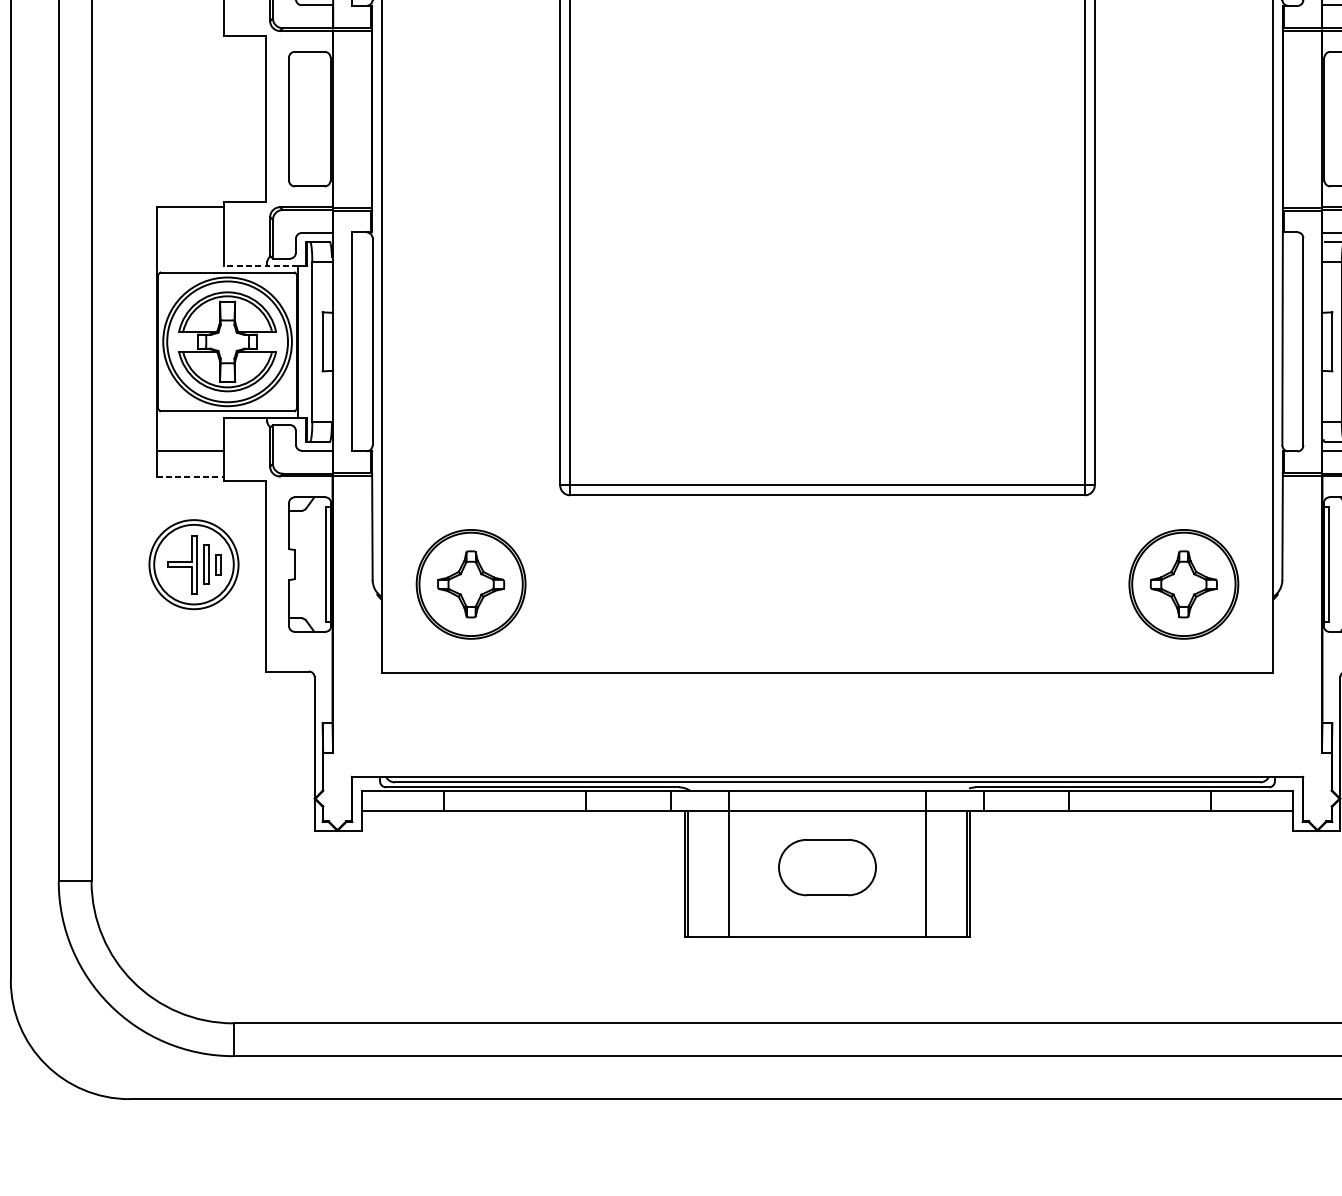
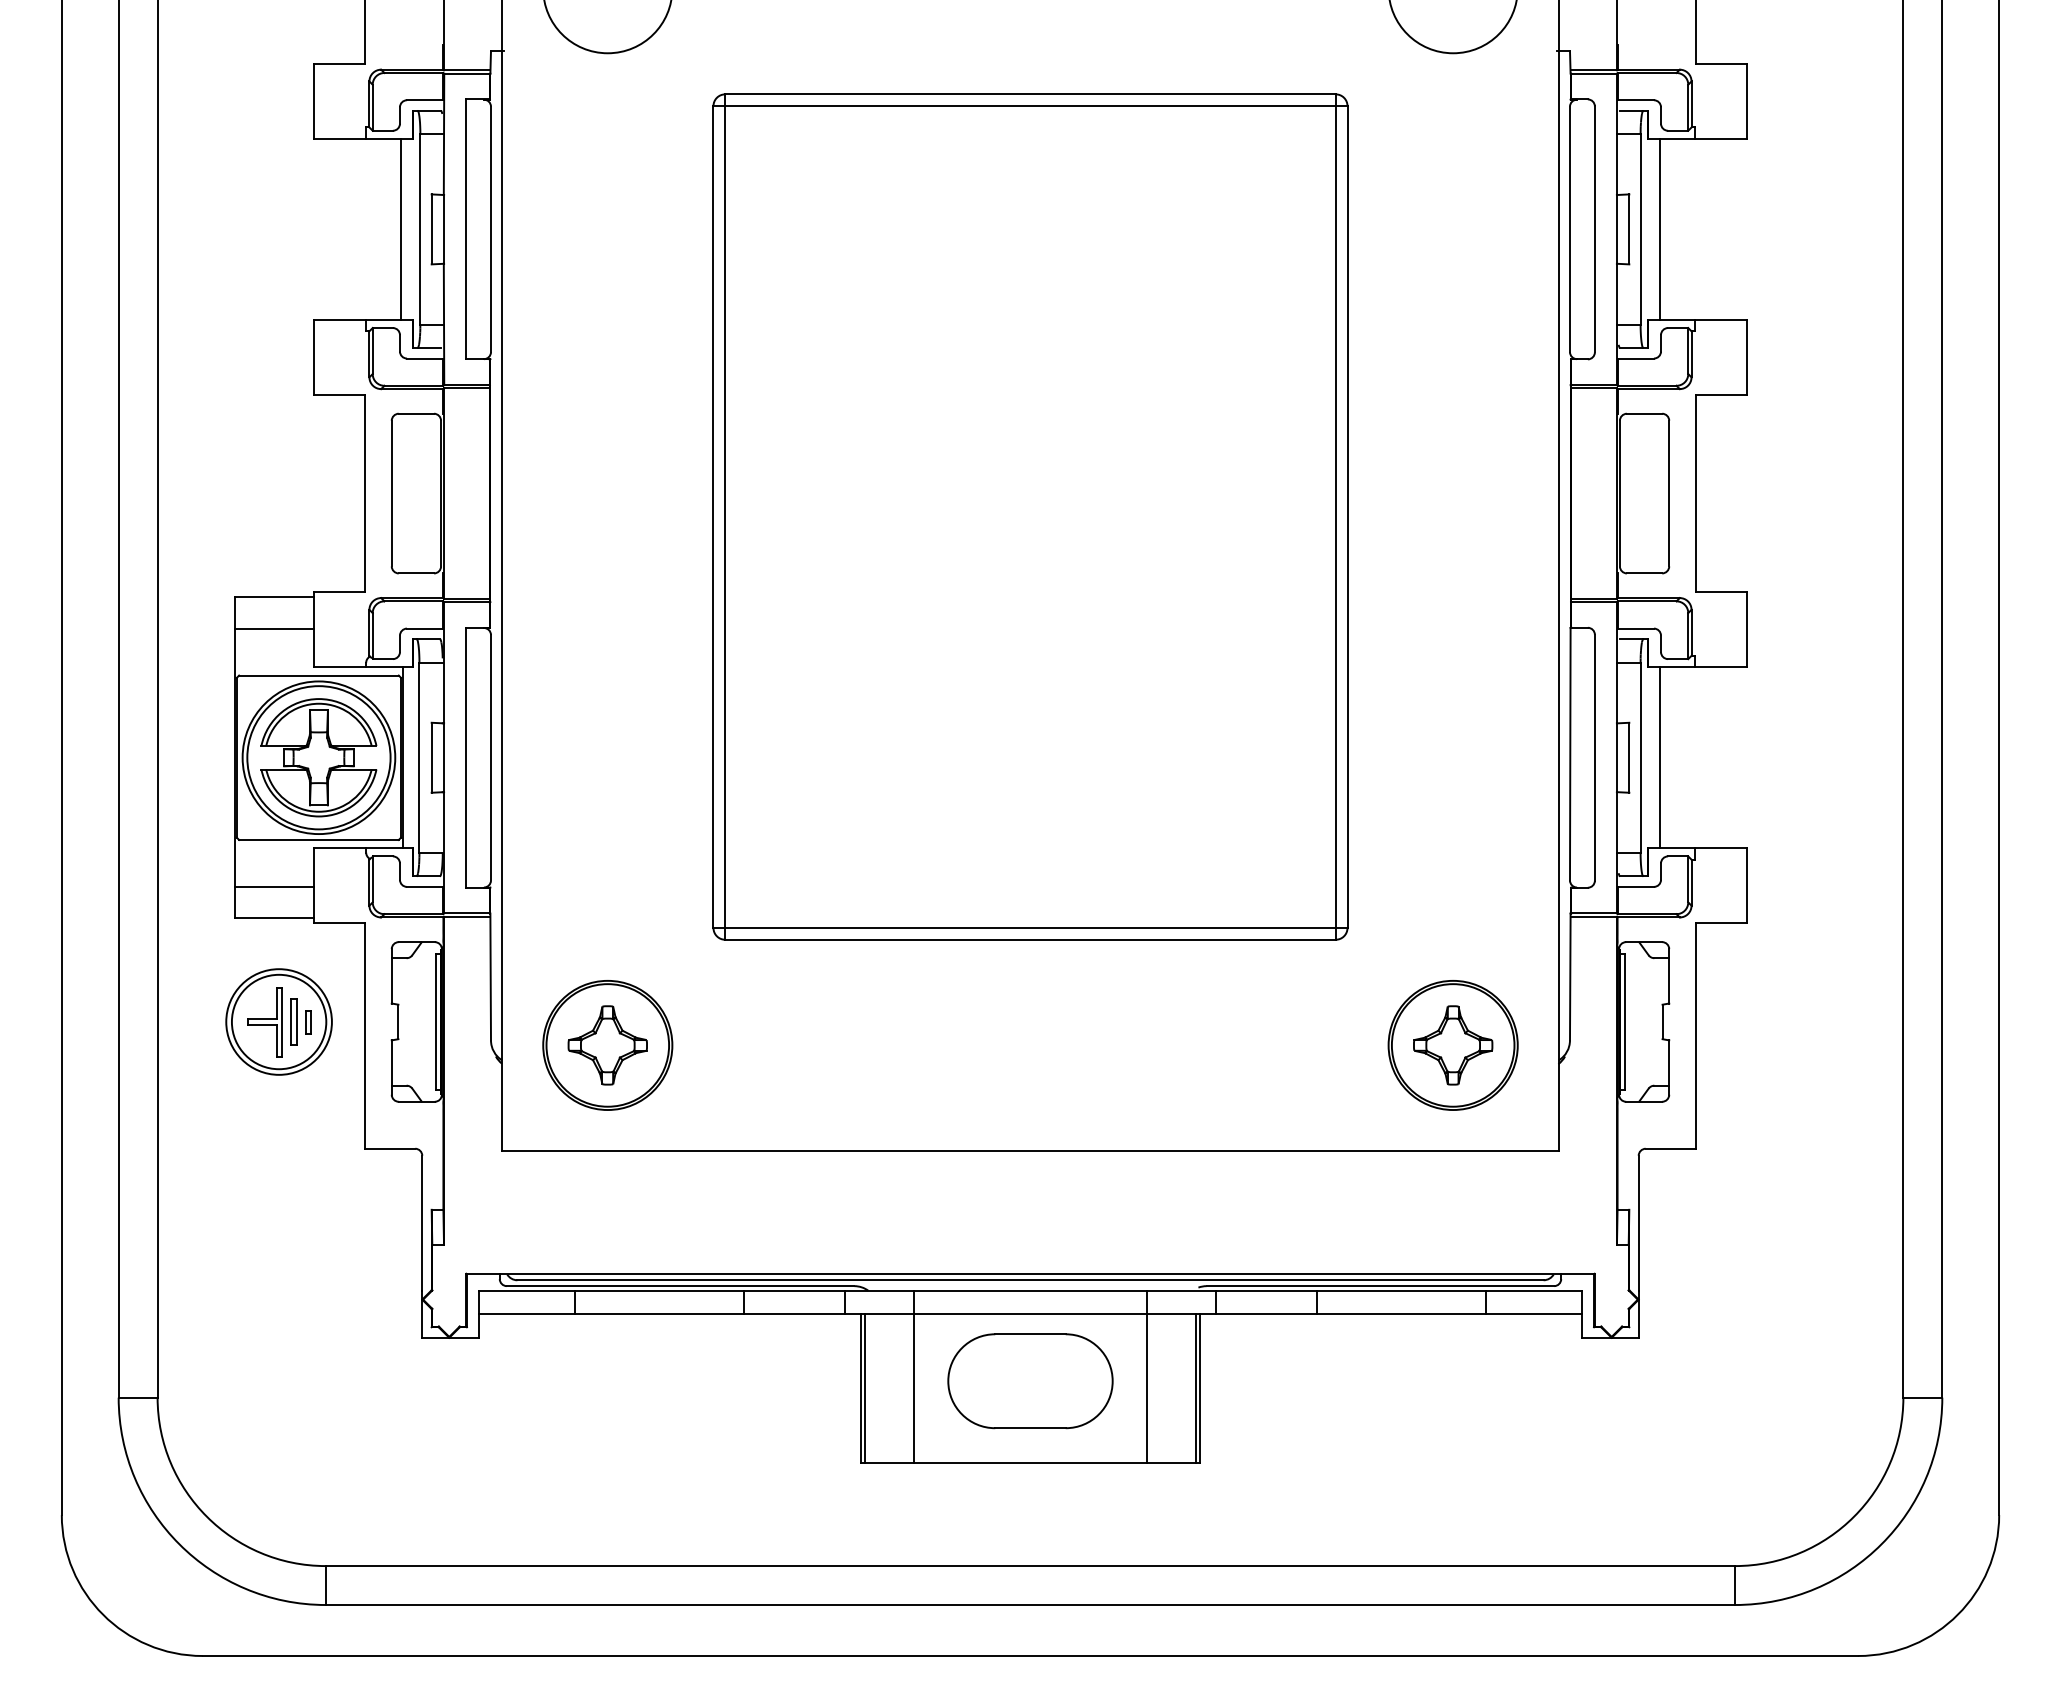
line: (190, 232) -> (274, 628), added
line: (260, 265) -> (358, 667), dashed -> solid
line: (190, 477) -> (274, 918), dashed -> solid
part: (827, 867) -> (1030, 1381), size x1.43

